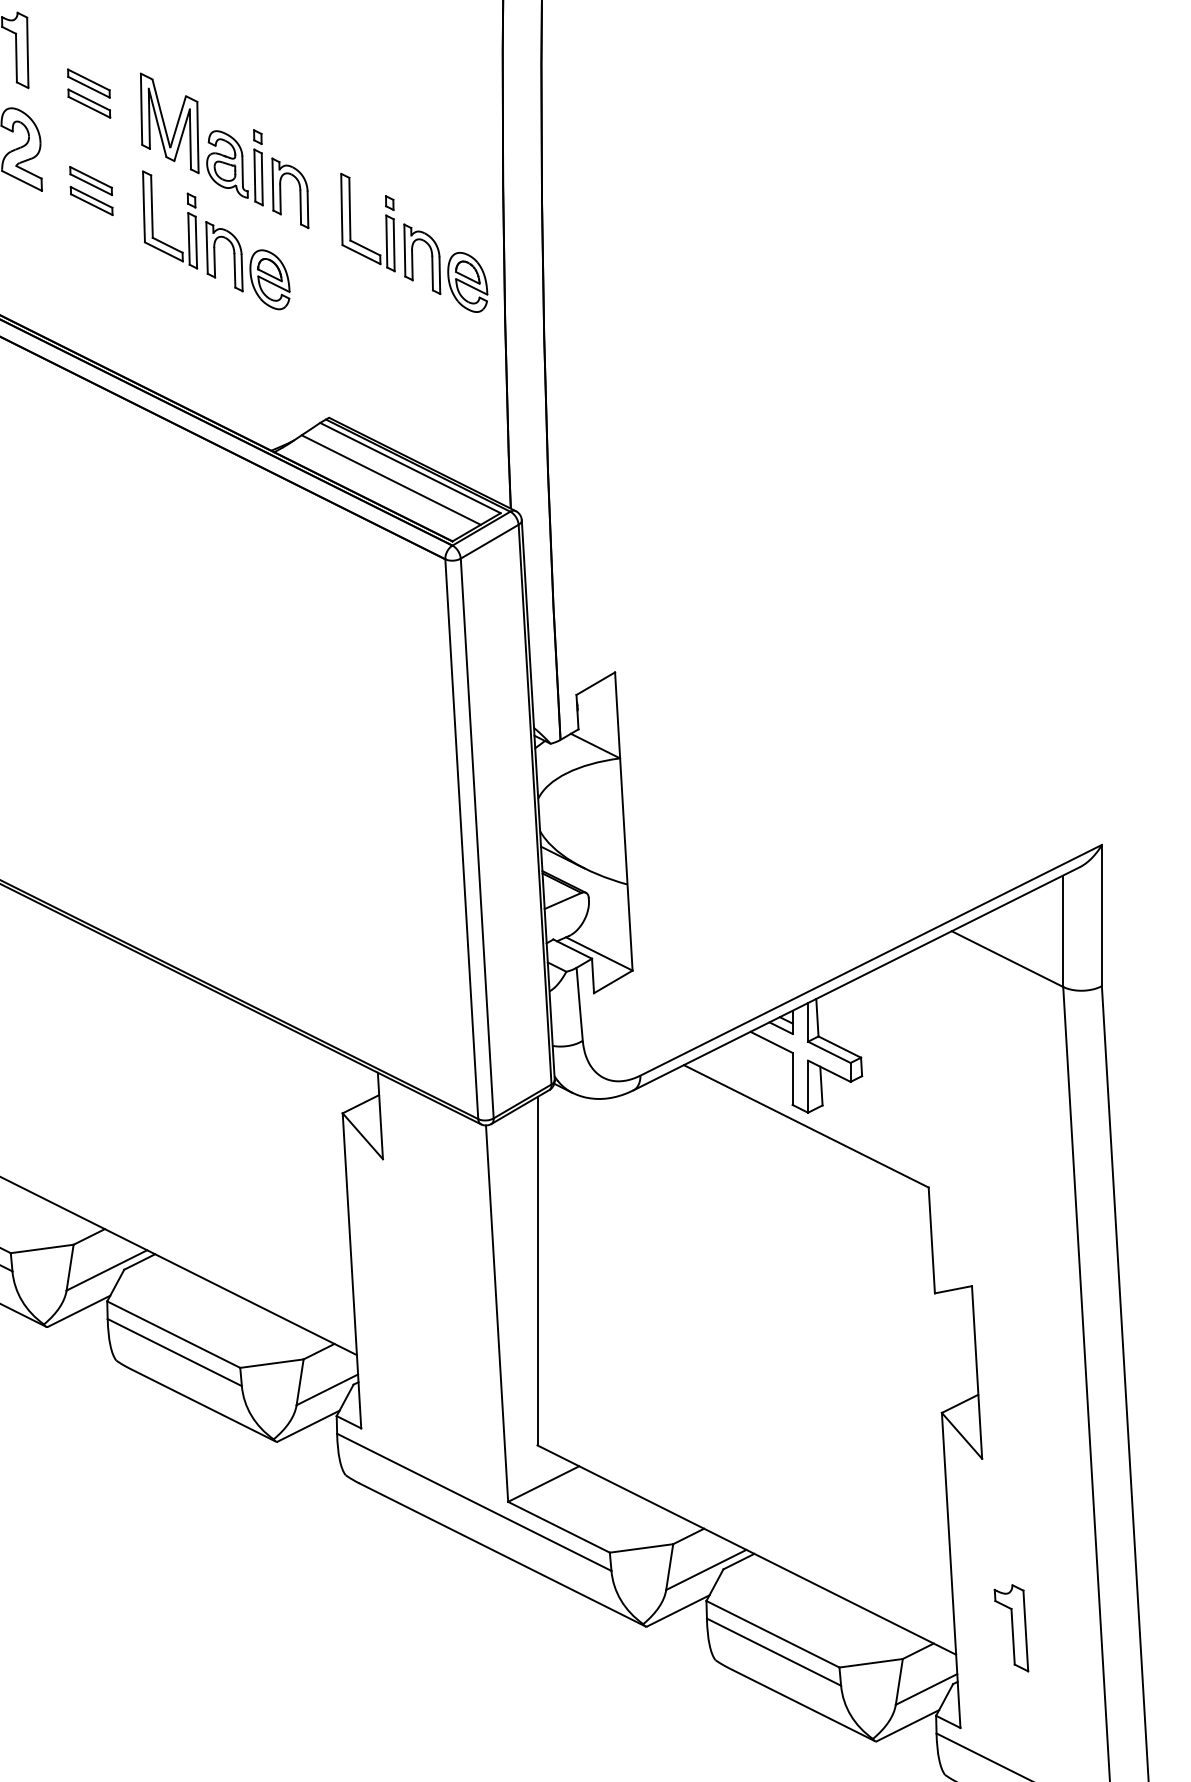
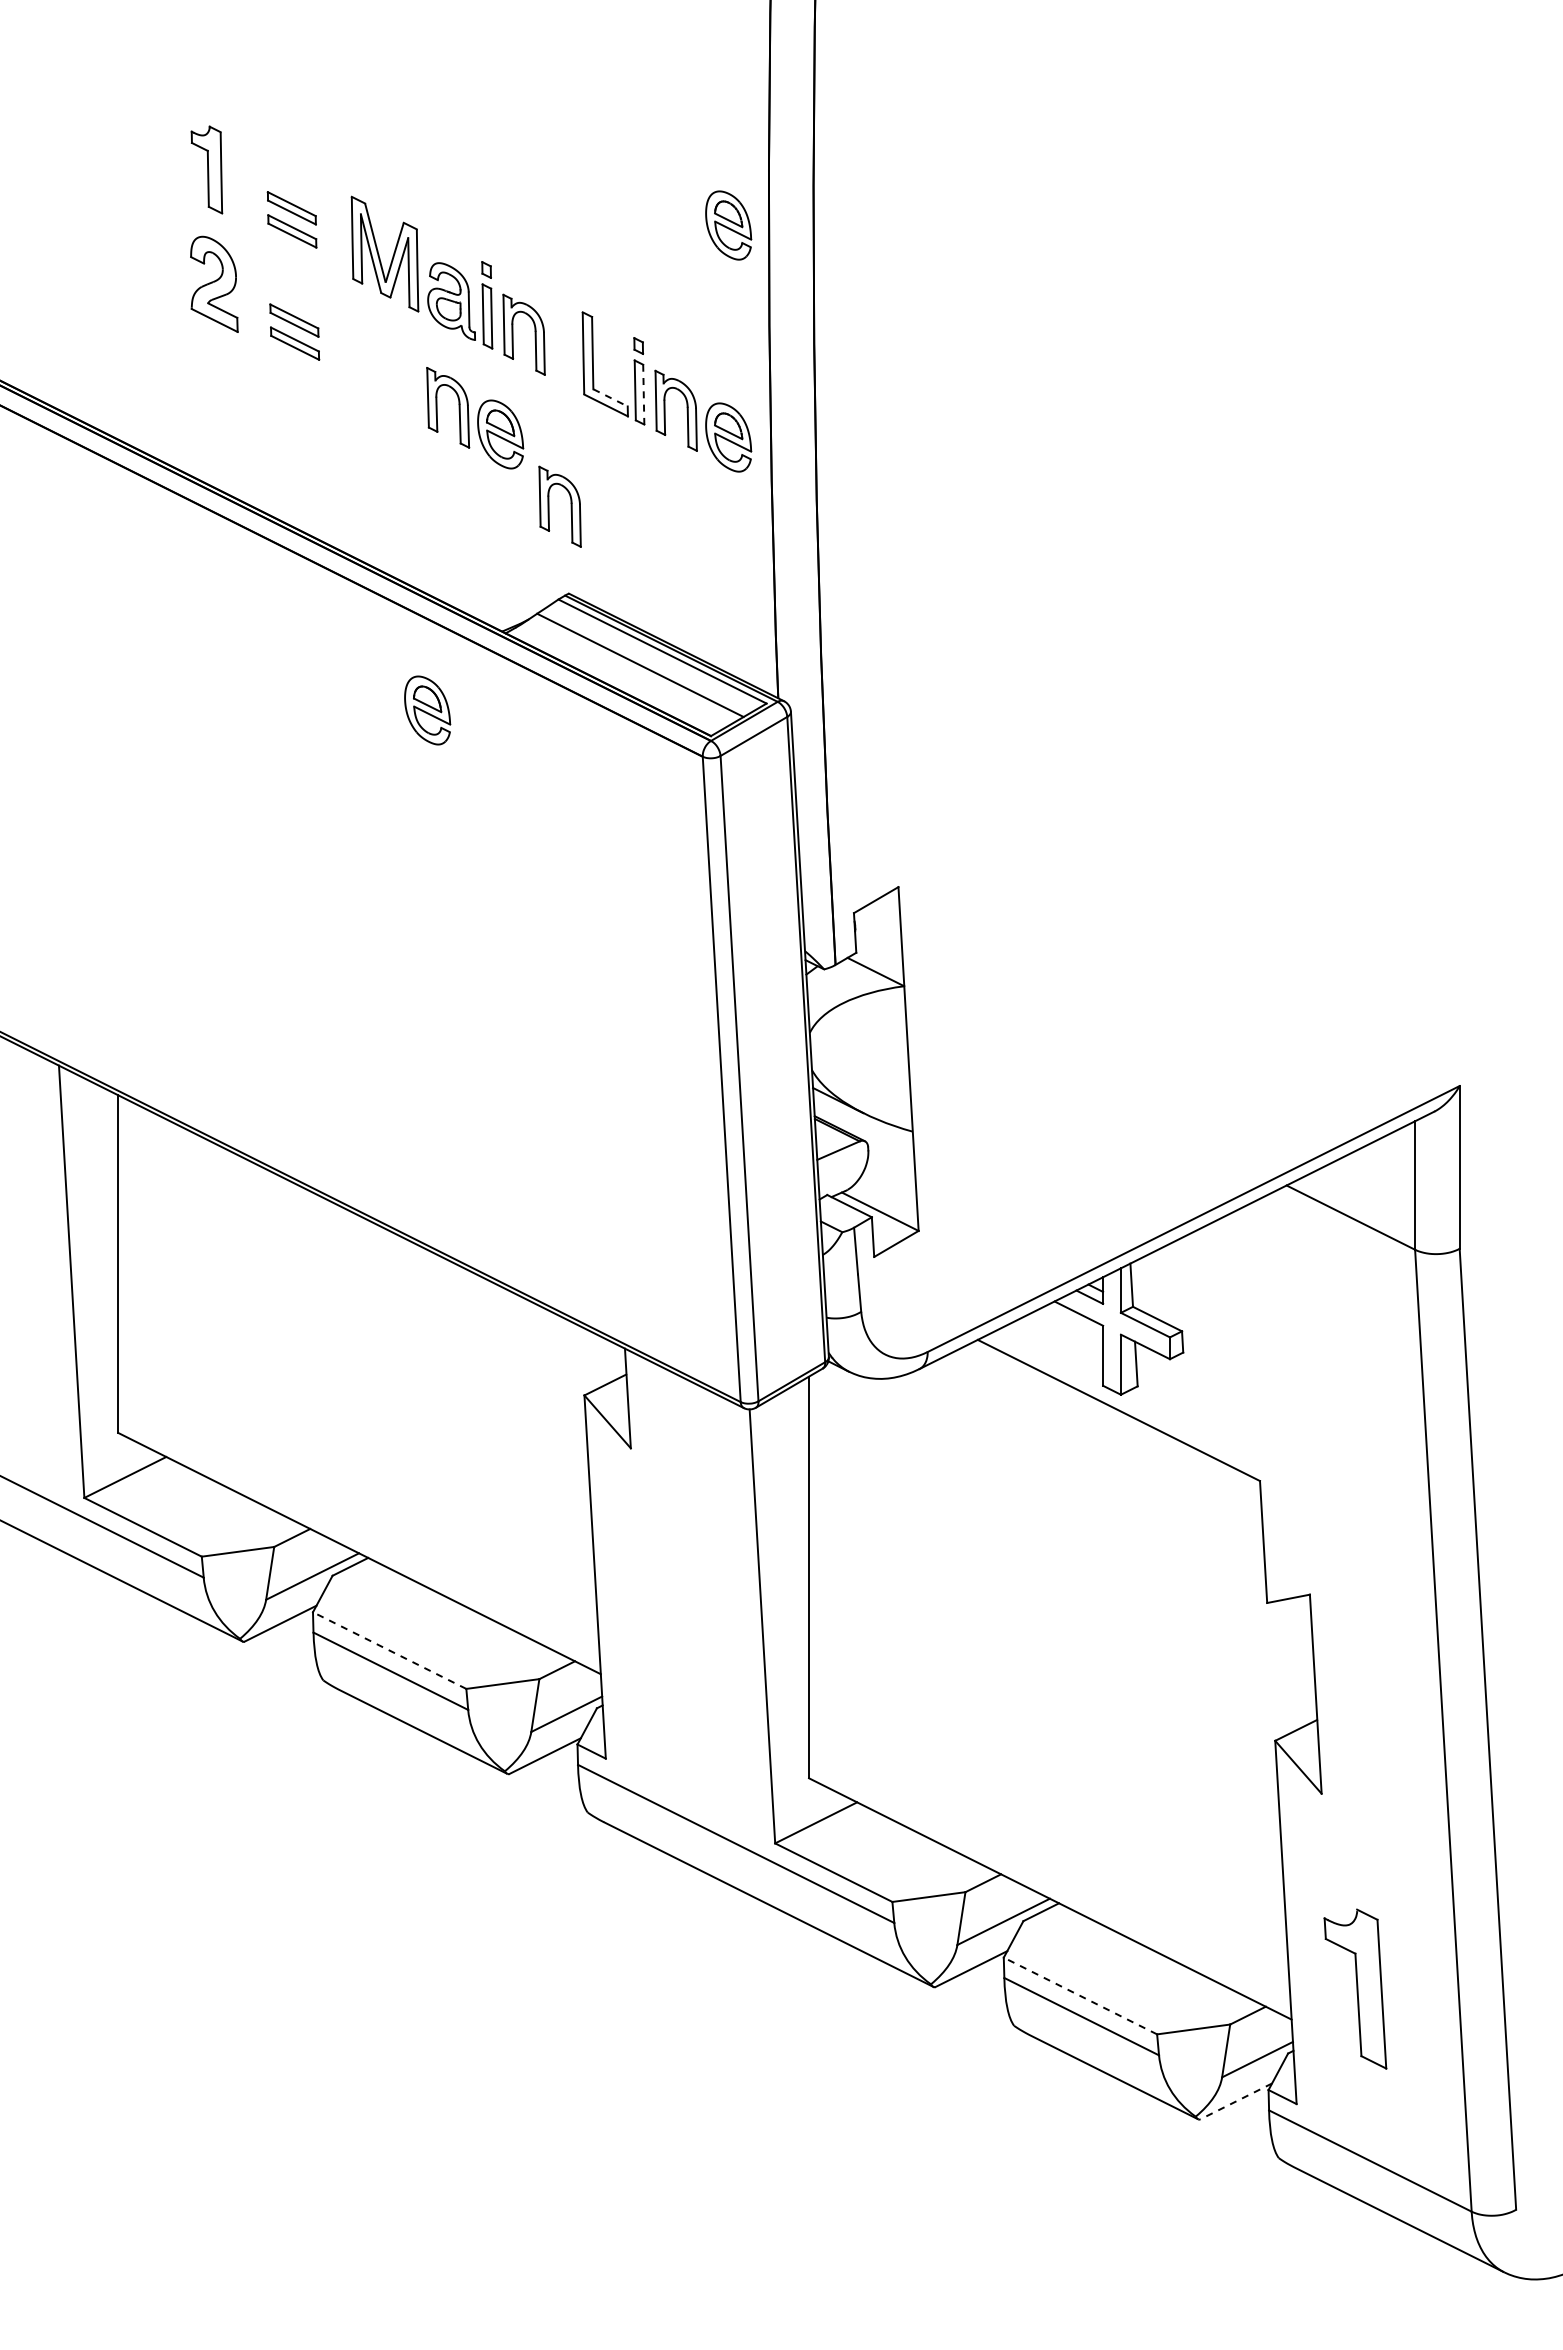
part: (467, 98) -> (728, 225), added
part: (152, 219) -> (365, 365), removed
line: (393, 245) -> (643, 394), solid -> dashed
line: (365, 248) -> (610, 398), solid -> dashed
part: (312, 342) -> (549, 506), added
part: (206, 519) -> (427, 710), added
line: (173, 1334) -> (389, 1650), solid -> dashed
part: (1011, 1627) -> (1355, 1988), size x1.6
line: (772, 1634) -> (1080, 1996), solid -> dashed
line: (907, 1725) -> (1235, 2101), solid -> dashed

